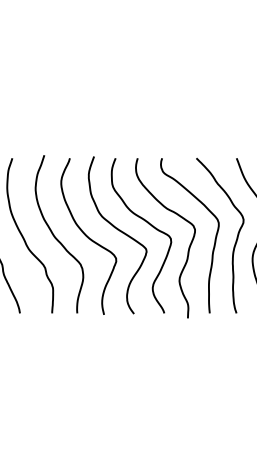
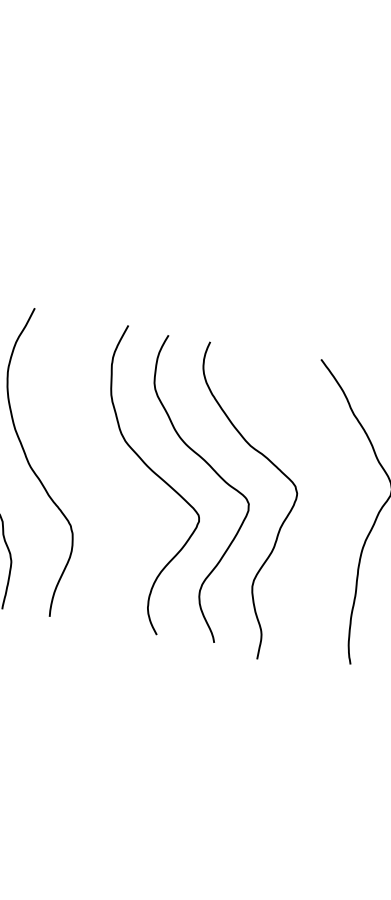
curve: (88, 236) -> (93, 474), removed
curve: (214, 239) -> (330, 518), removed

